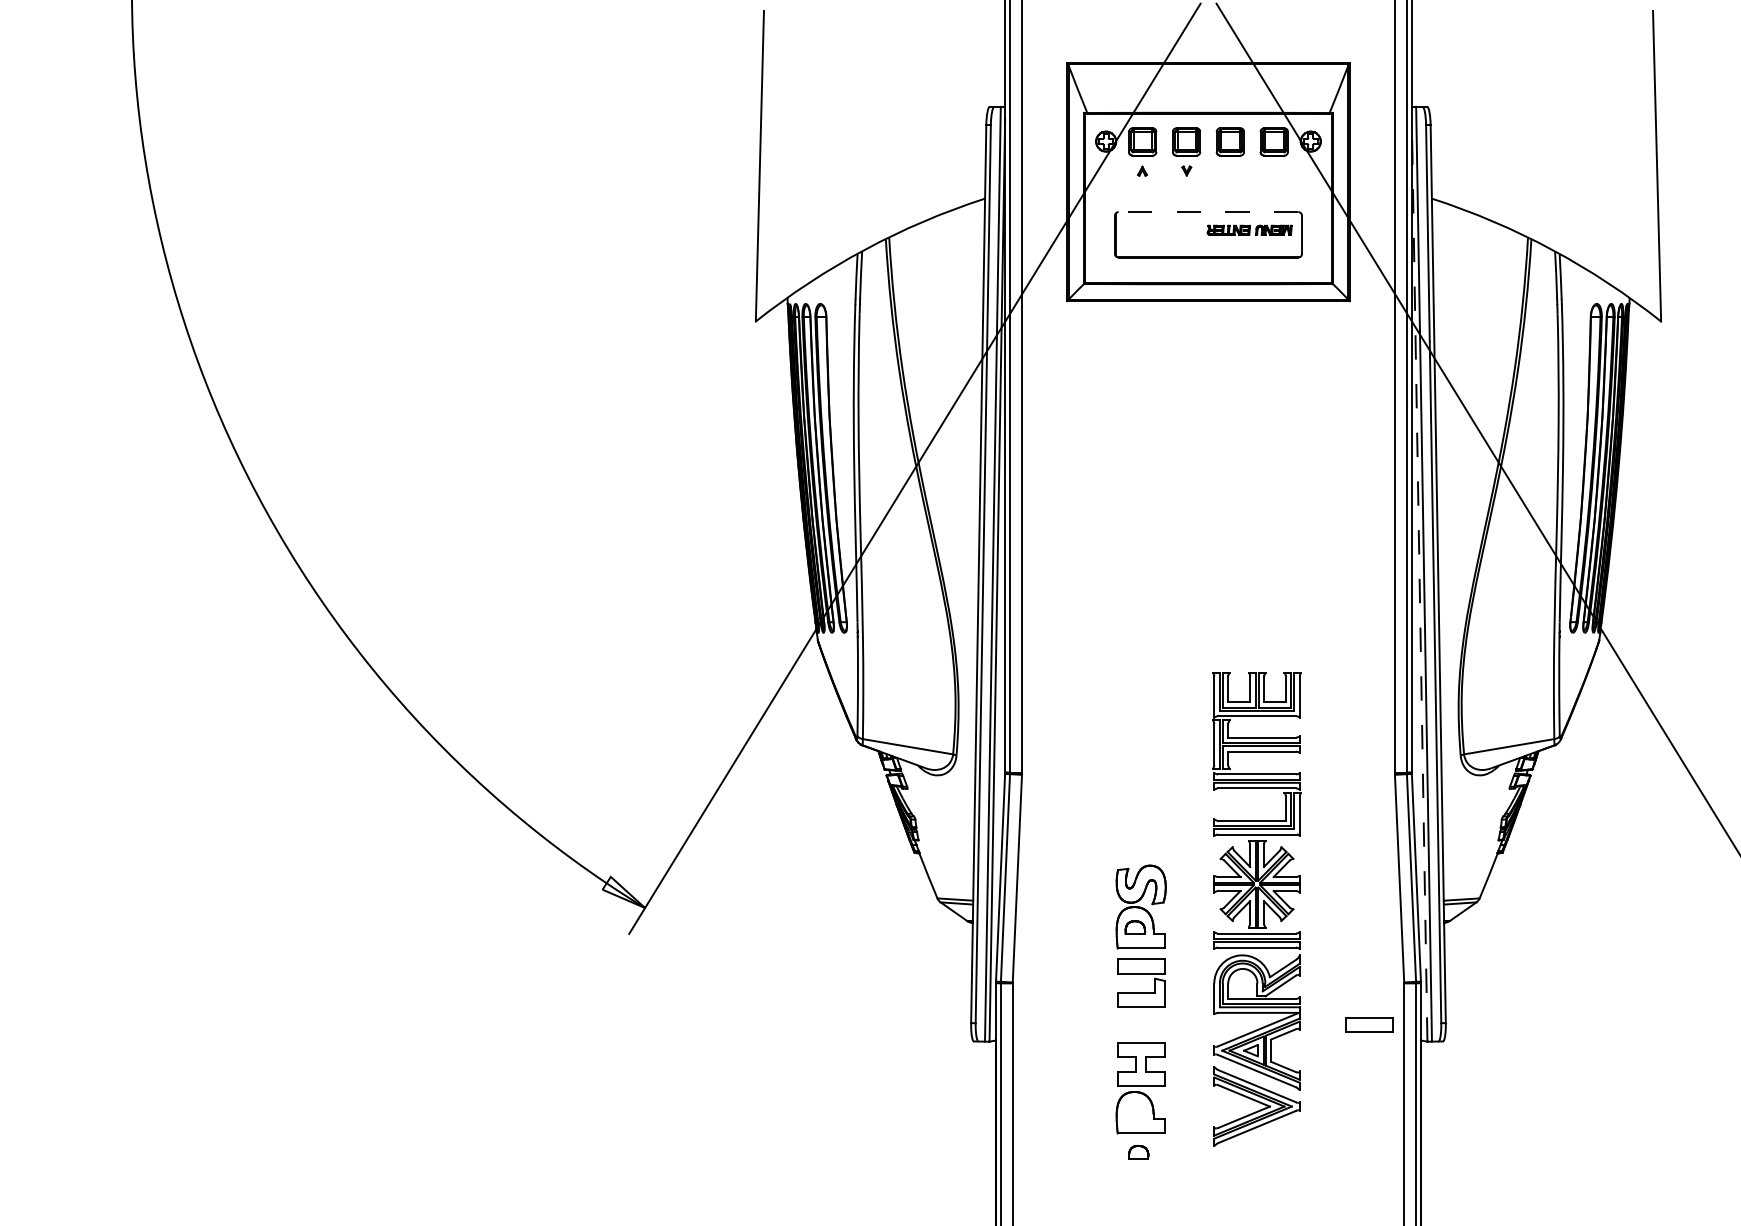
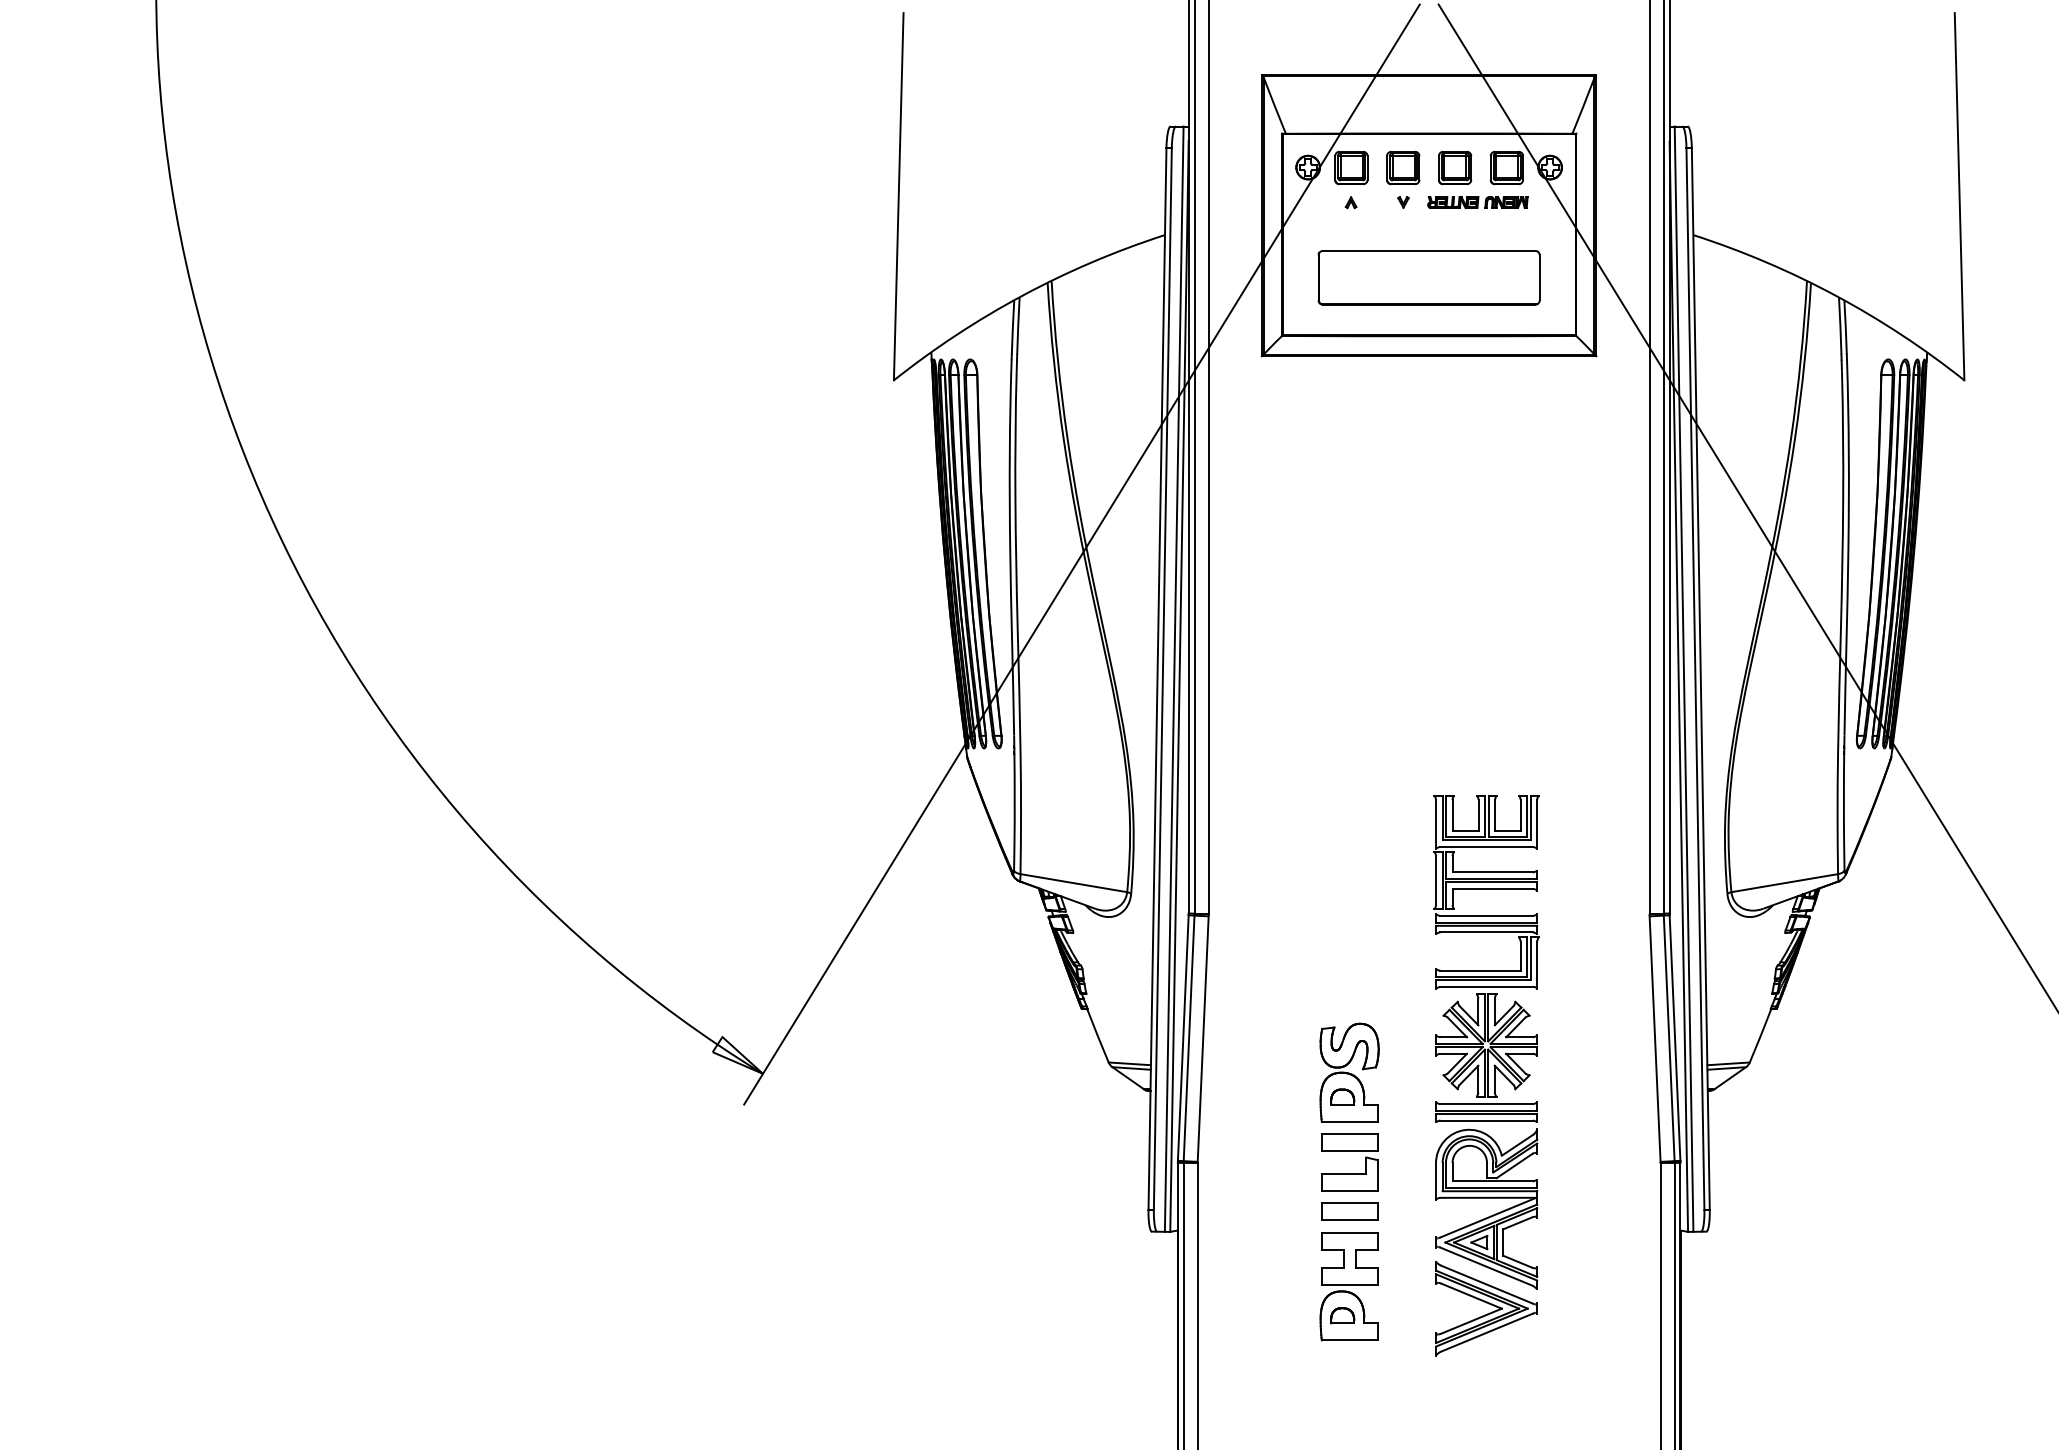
line: (1207, 211) -> (1428, 250), dashed -> solid
part: (1249, 230) -> (1477, 202), moved
line: (1419, 580) -> (1678, 686), dashed -> solid
part: (1369, 1024) -> (1349, 1211), moved
part: (1138, 1152) -> (1342, 1315), moved

